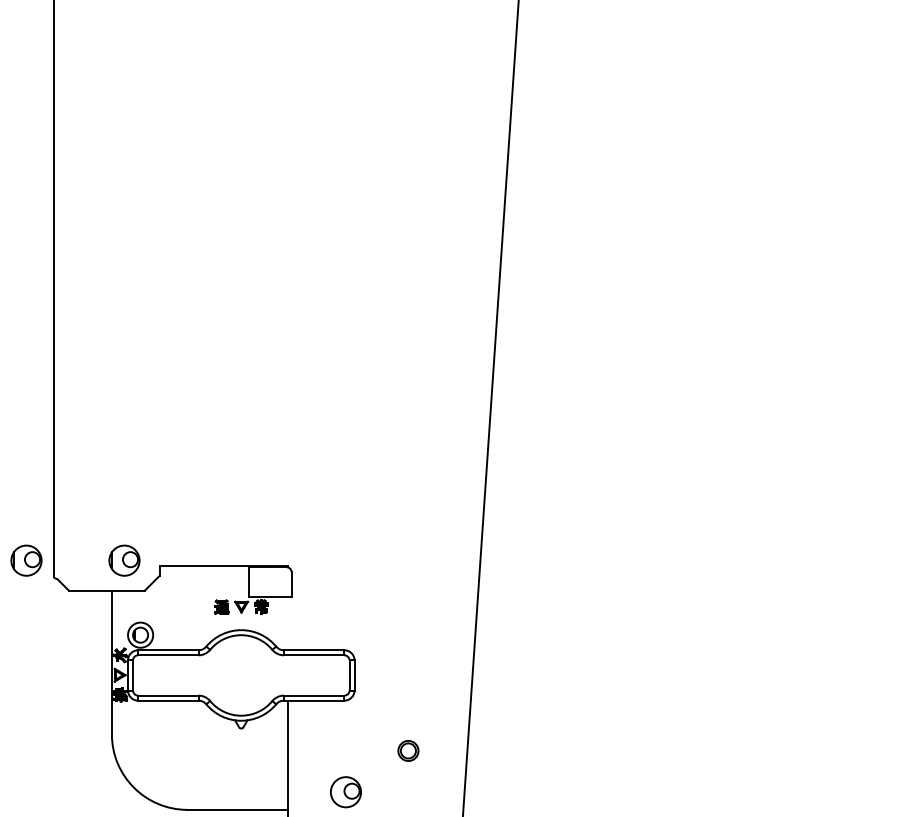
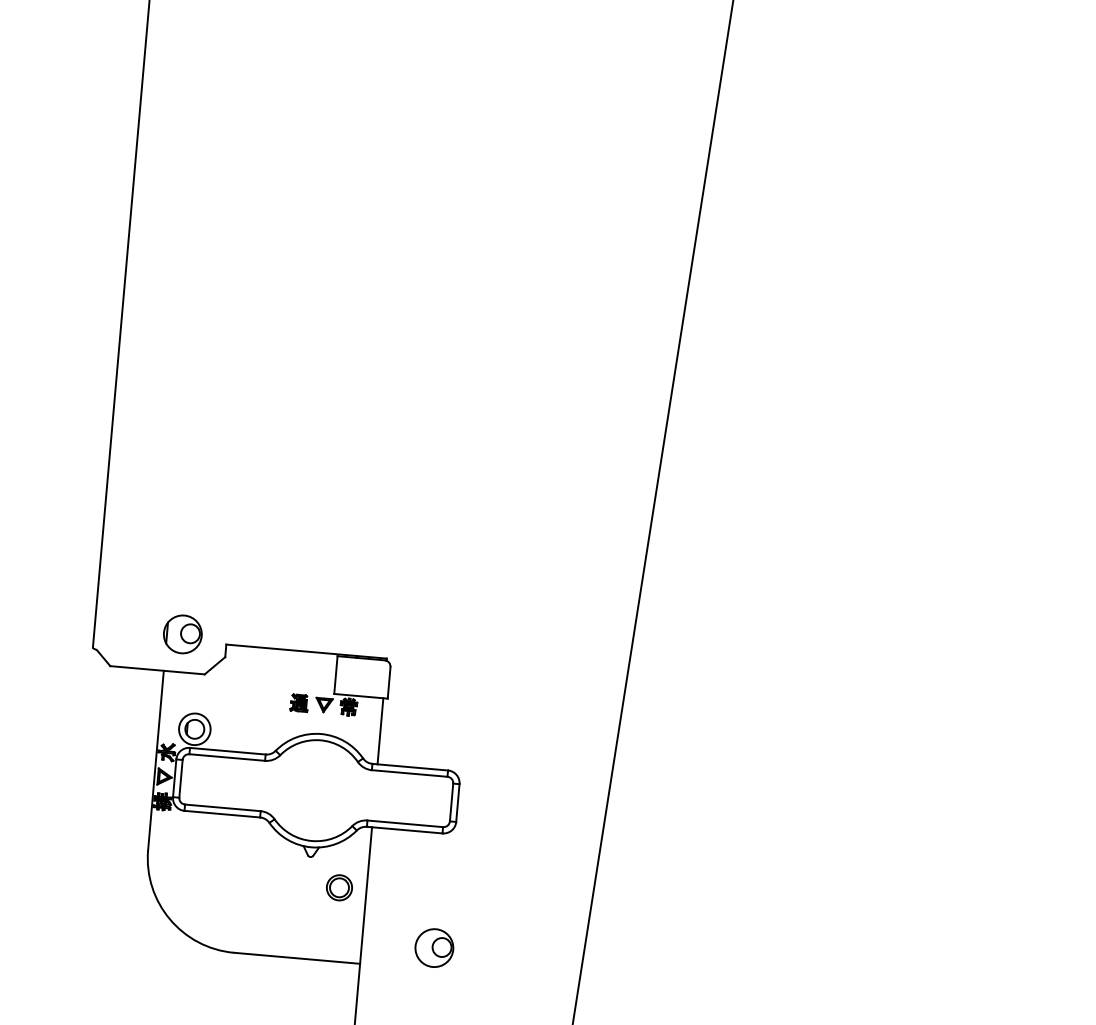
part: (26, 560) -> (60, 623), removed
line: (288, 623) -> (381, 730), added
part: (408, 750) -> (339, 887), moved

